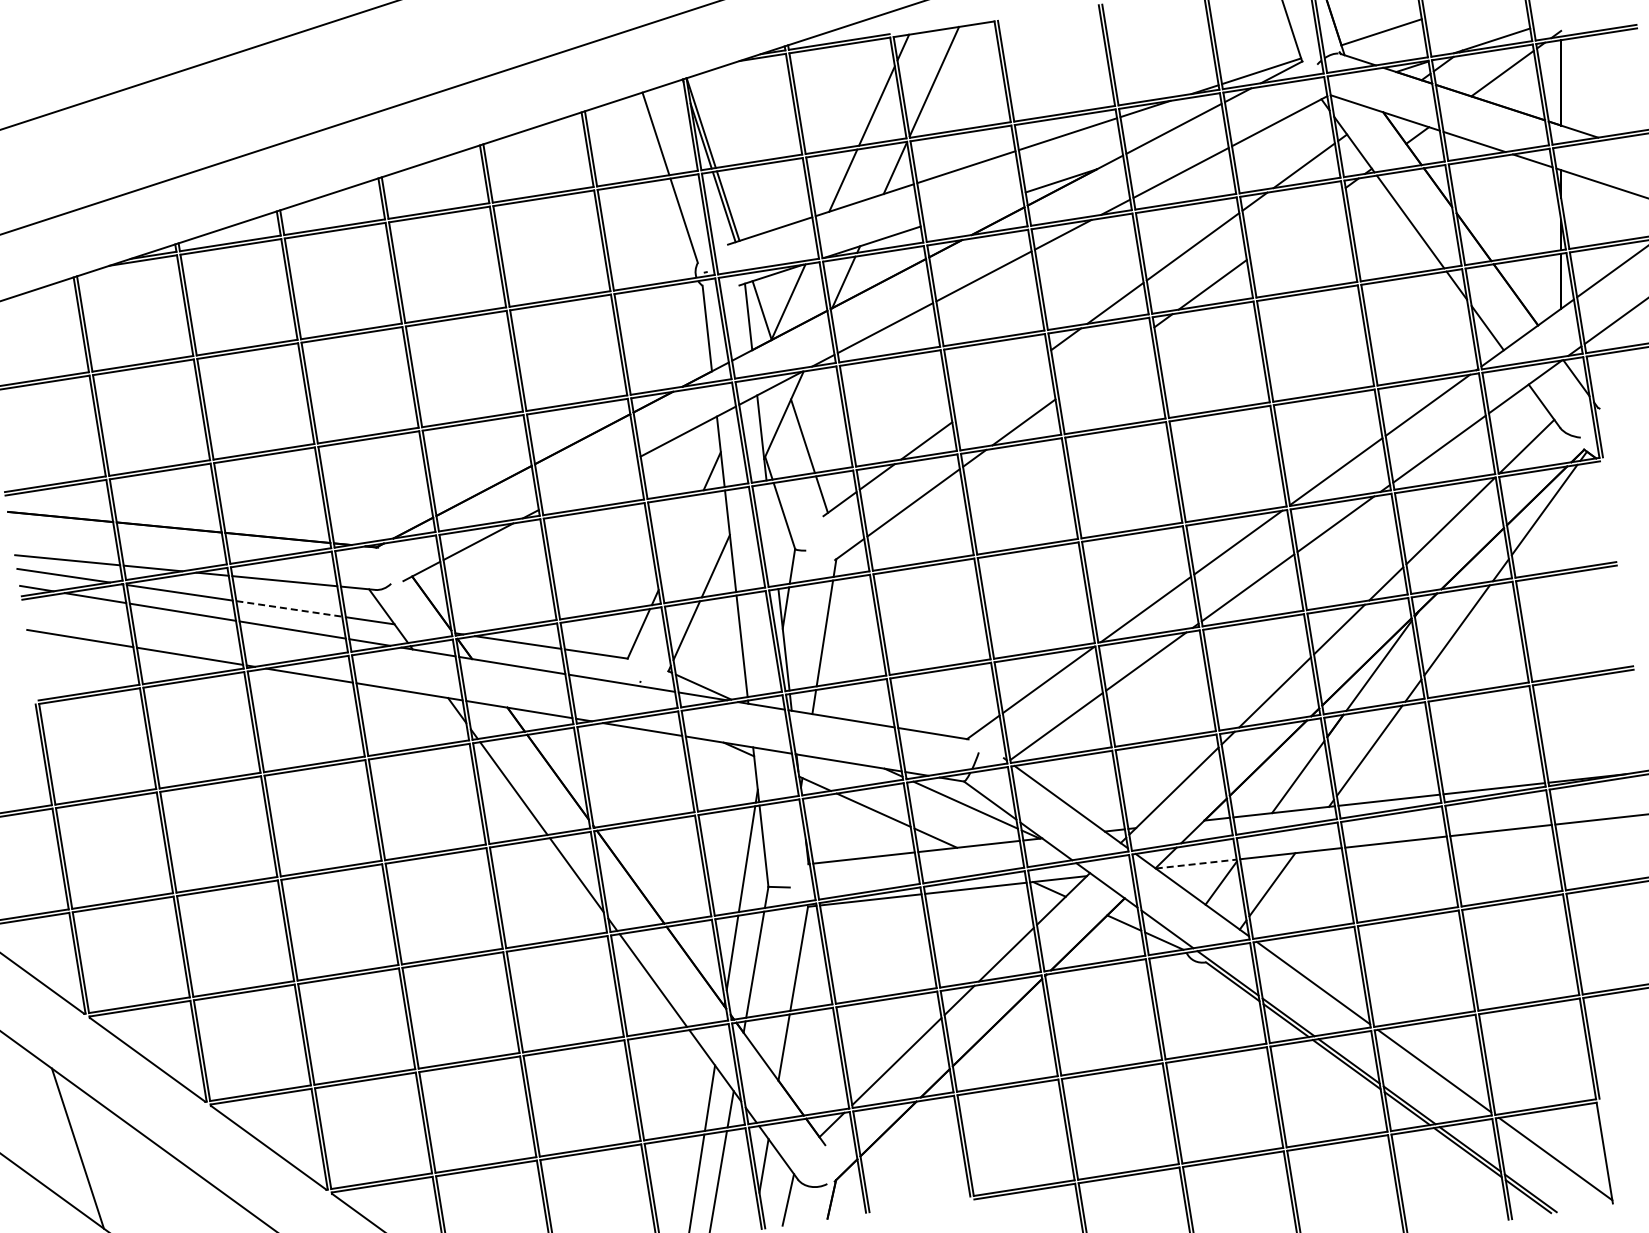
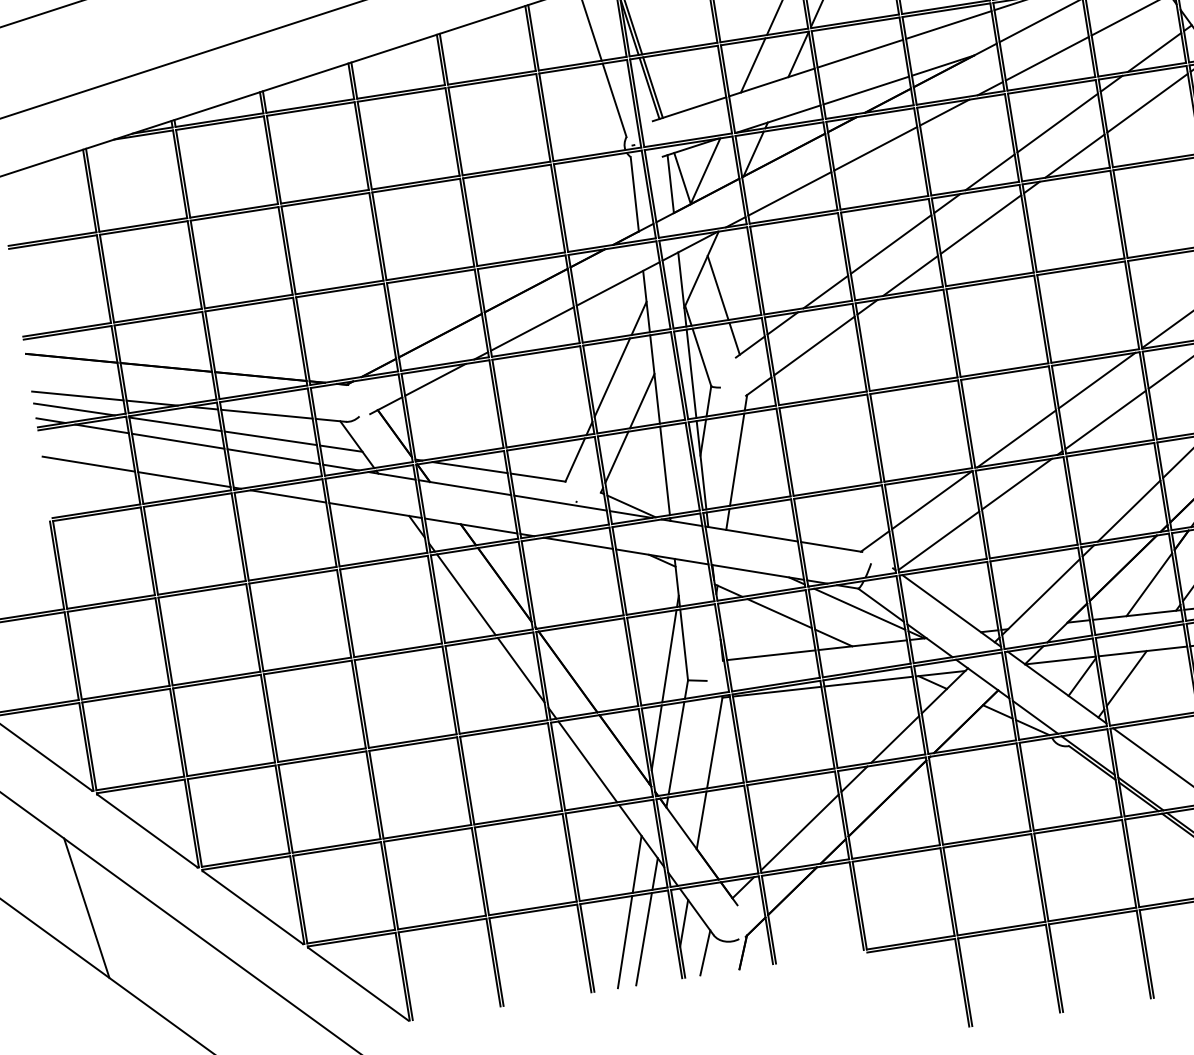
line: (973, 209) -> (866, 90), added
line: (1296, 223) -> (1147, 102), added
line: (1104, 363) -> (980, 224), added
line: (1001, 385) -> (890, 243), added
line: (589, 483) -> (532, 329), added
line: (772, 534) -> (691, 373), added
line: (681, 539) -> (612, 377), added
line: (289, 608) -> (271, 437), dashed -> solid
line: (1196, 864) -> (1060, 660), dashed -> solid

